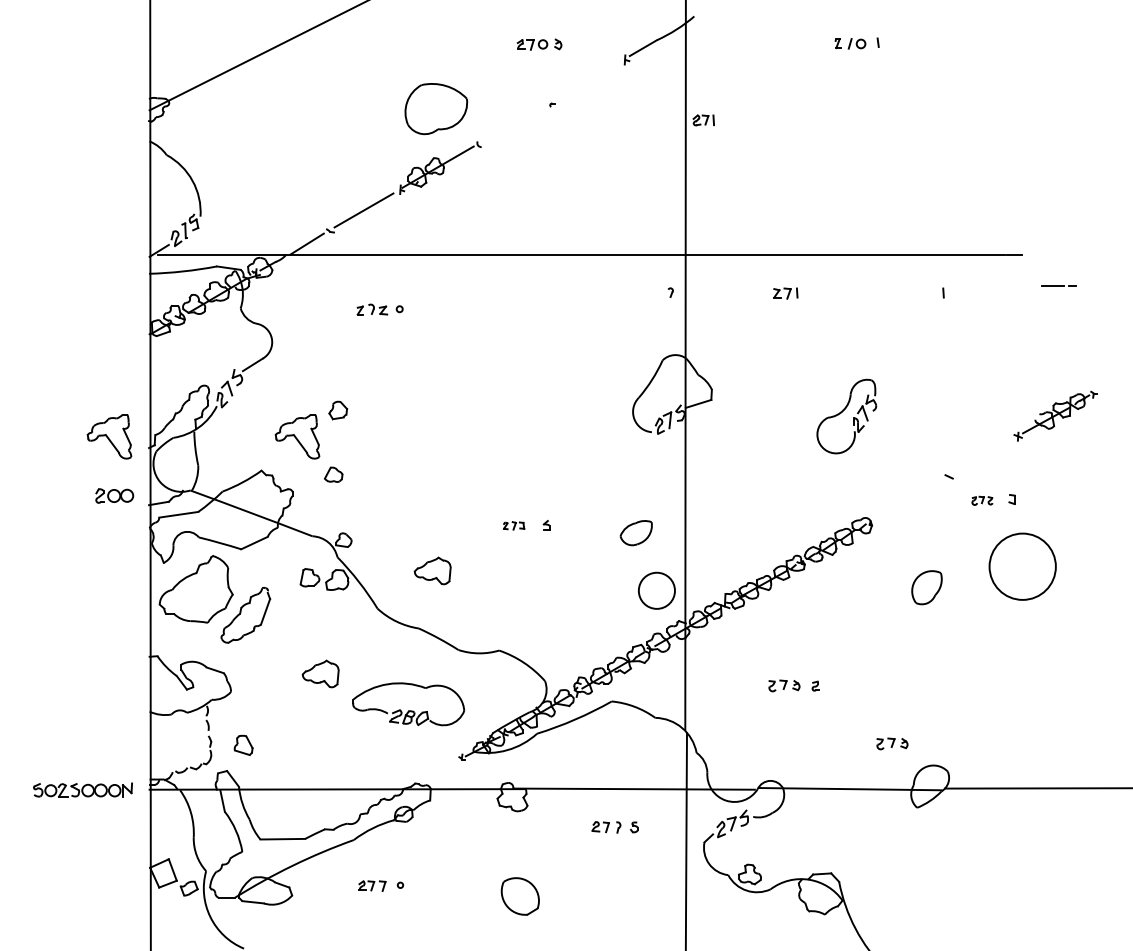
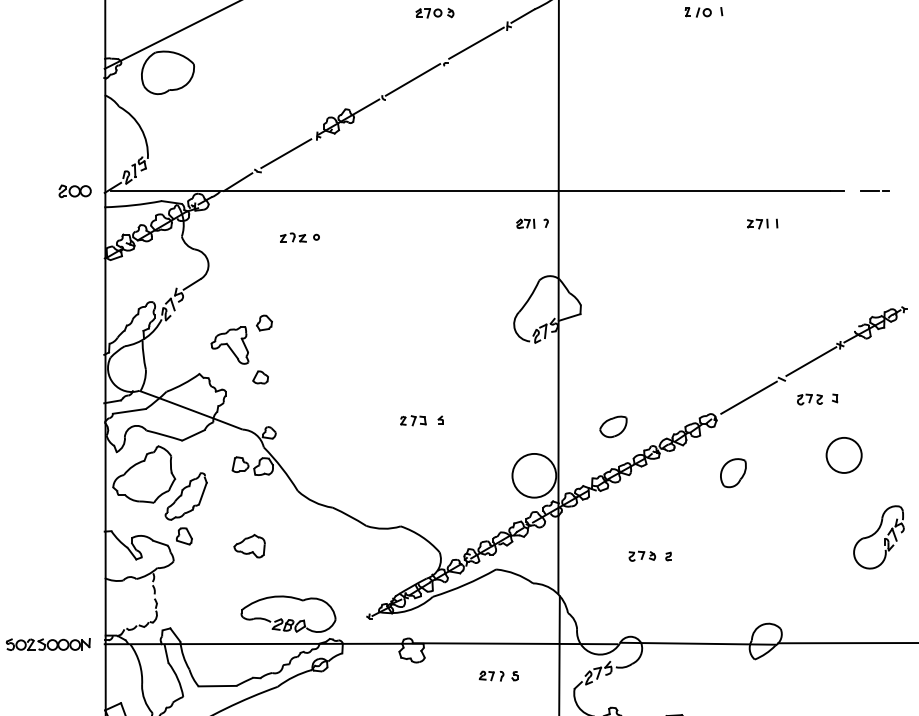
line: (588, 79) -> (476, 42), added
part: (436, 109) -> (168, 73), moved
part: (703, 120) -> (525, 223), moved
line: (513, 123) -> (412, 80), added
line: (1058, 285) -> (874, 190), moved
part: (785, 293) -> (757, 223), moved
part: (846, 416) -> (878, 537), moved
part: (109, 436) -> (70, 345), removed
line: (983, 455) -> (810, 361), added
part: (114, 495) -> (74, 190), moved
line: (910, 498) -> (749, 397), added
part: (982, 500) -> (810, 399), size x1.43
part: (513, 525) -> (412, 420), size x1.43
part: (635, 533) -> (612, 427), moved
circle: (1022, 566) -> (843, 455), size x0.62
part: (432, 570) -> (344, 458), removed
part: (926, 587) -> (733, 472), moved
circle: (656, 590) -> (534, 475), size x1.43
part: (408, 704) -> (288, 614), moved
part: (892, 743) -> (733, 605), removed
part: (243, 744) -> (184, 535), moved

